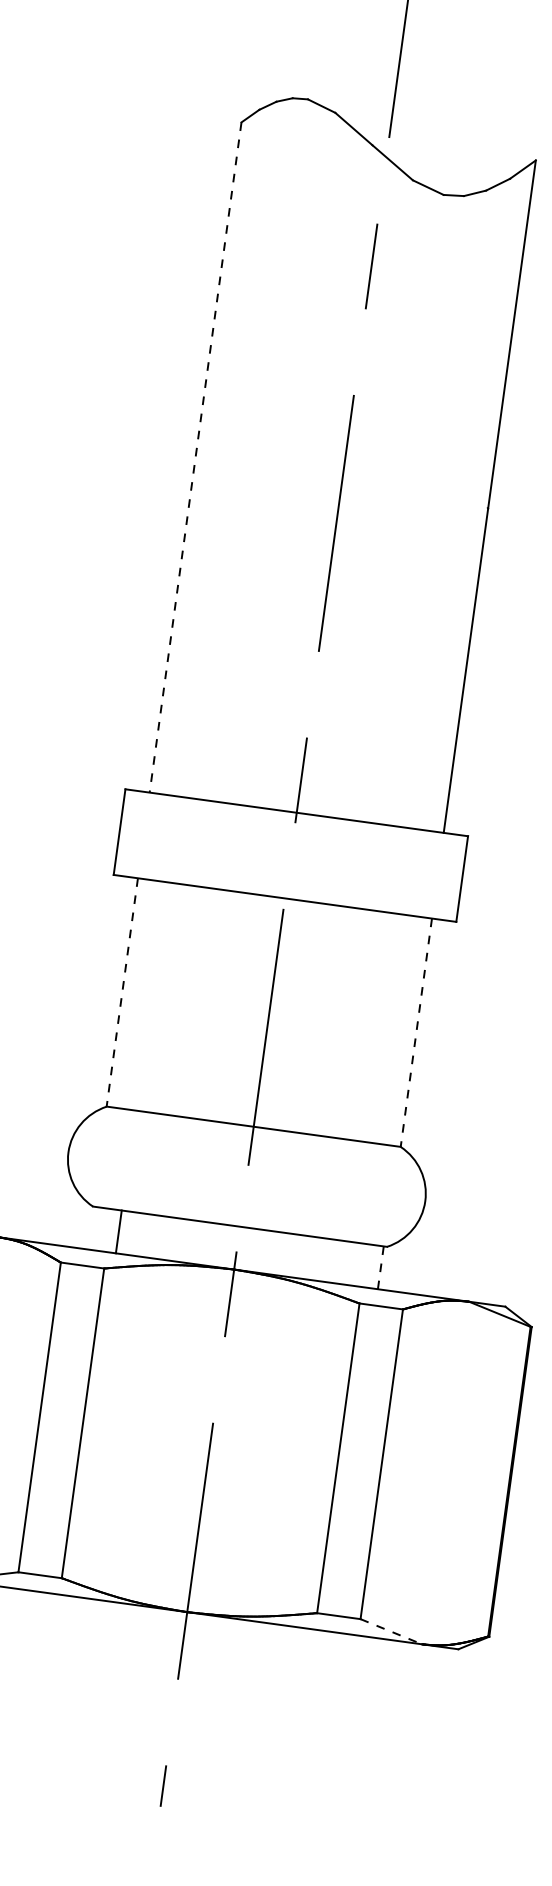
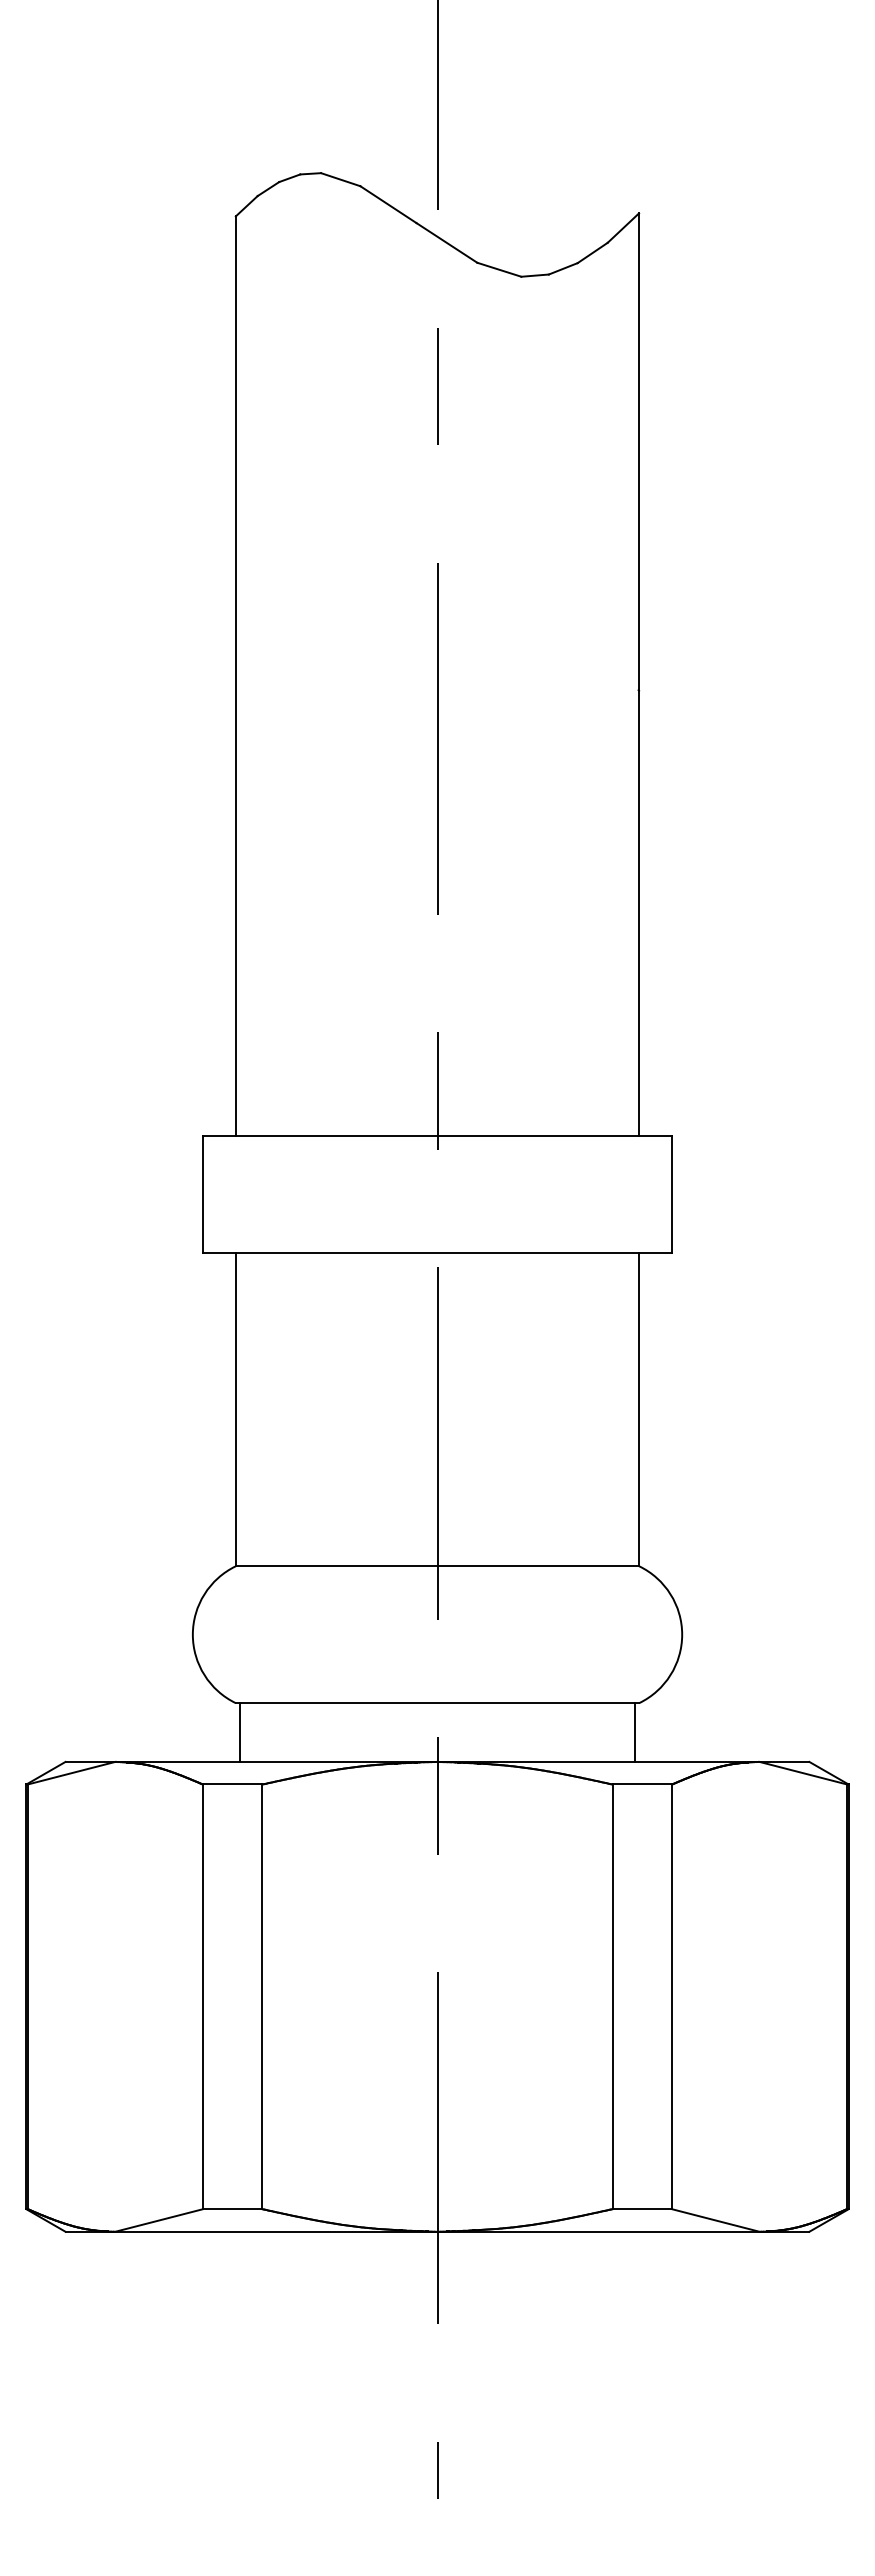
line: (195, 457) -> (235, 675), dashed -> solid
line: (122, 992) -> (235, 1409), dashed -> solid
line: (416, 1032) -> (639, 1409), dashed -> solid
line: (118, 1231) -> (240, 1732), moved
line: (380, 1268) -> (634, 1733), dashed -> solid
line: (391, 1631) -> (716, 2220), dashed -> solid

